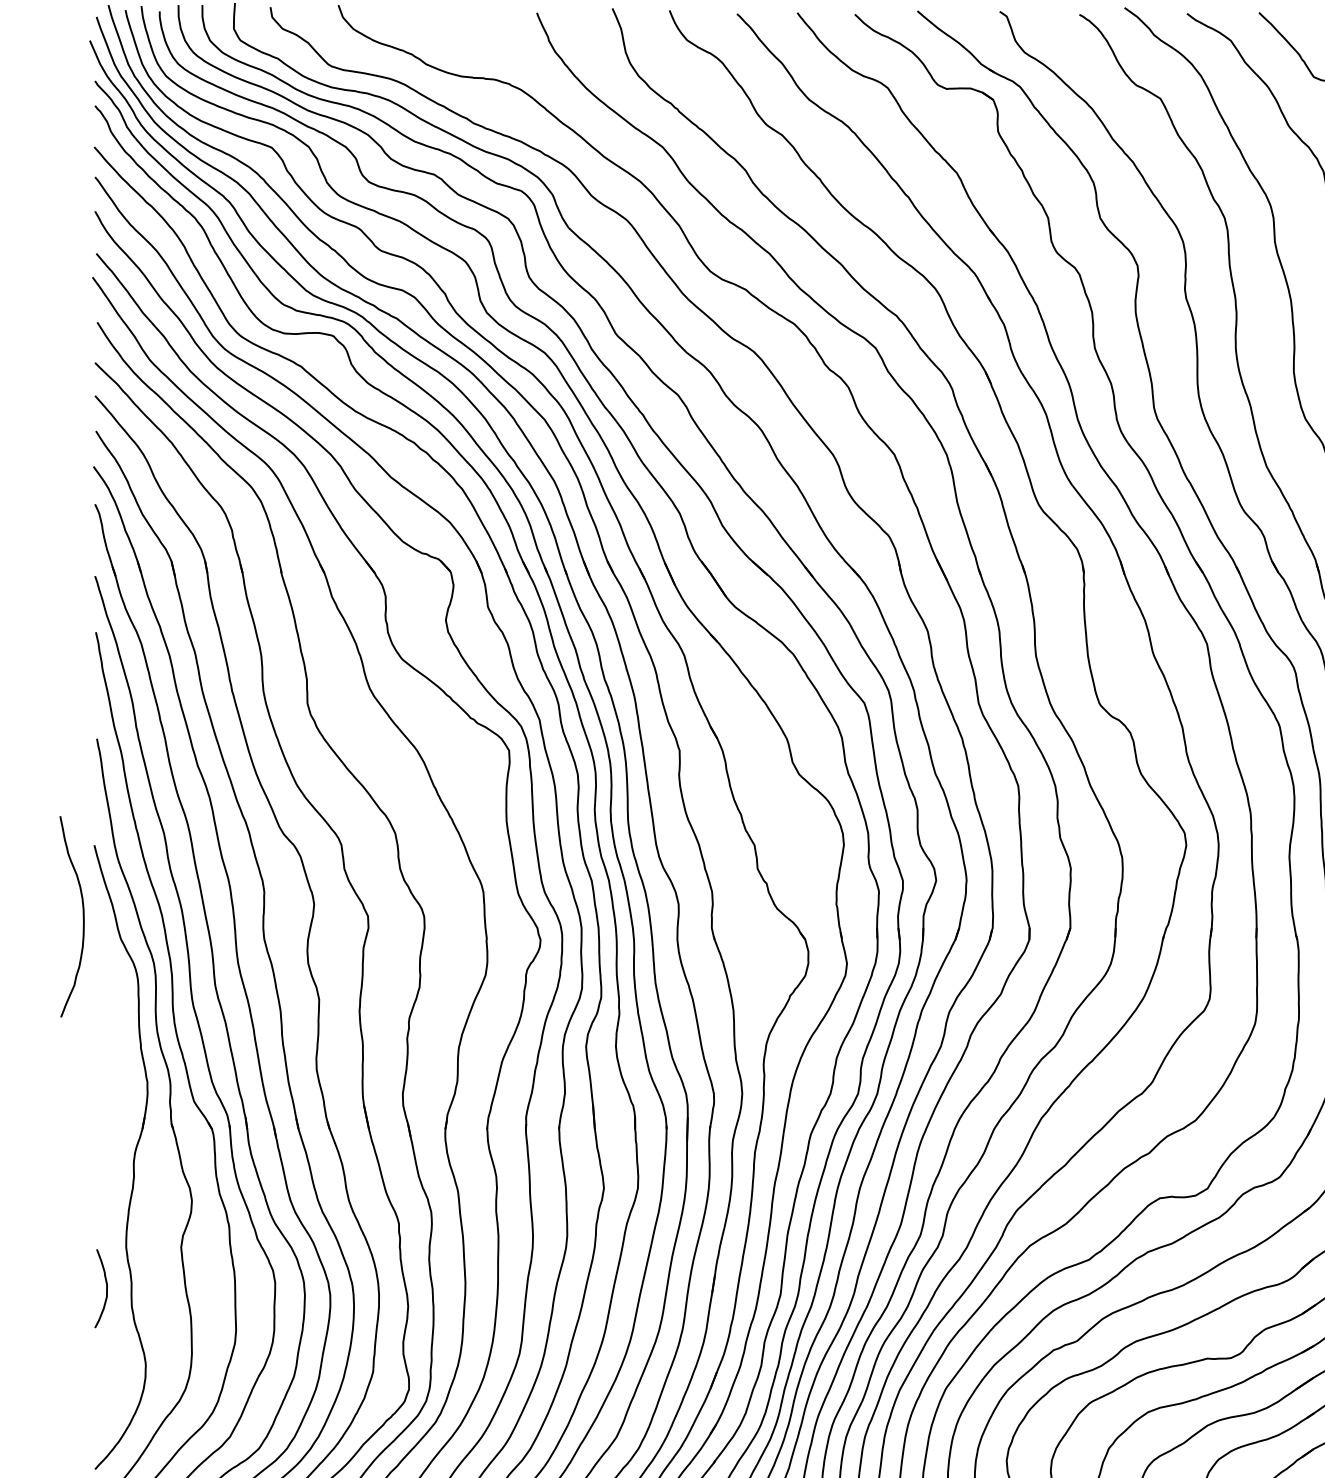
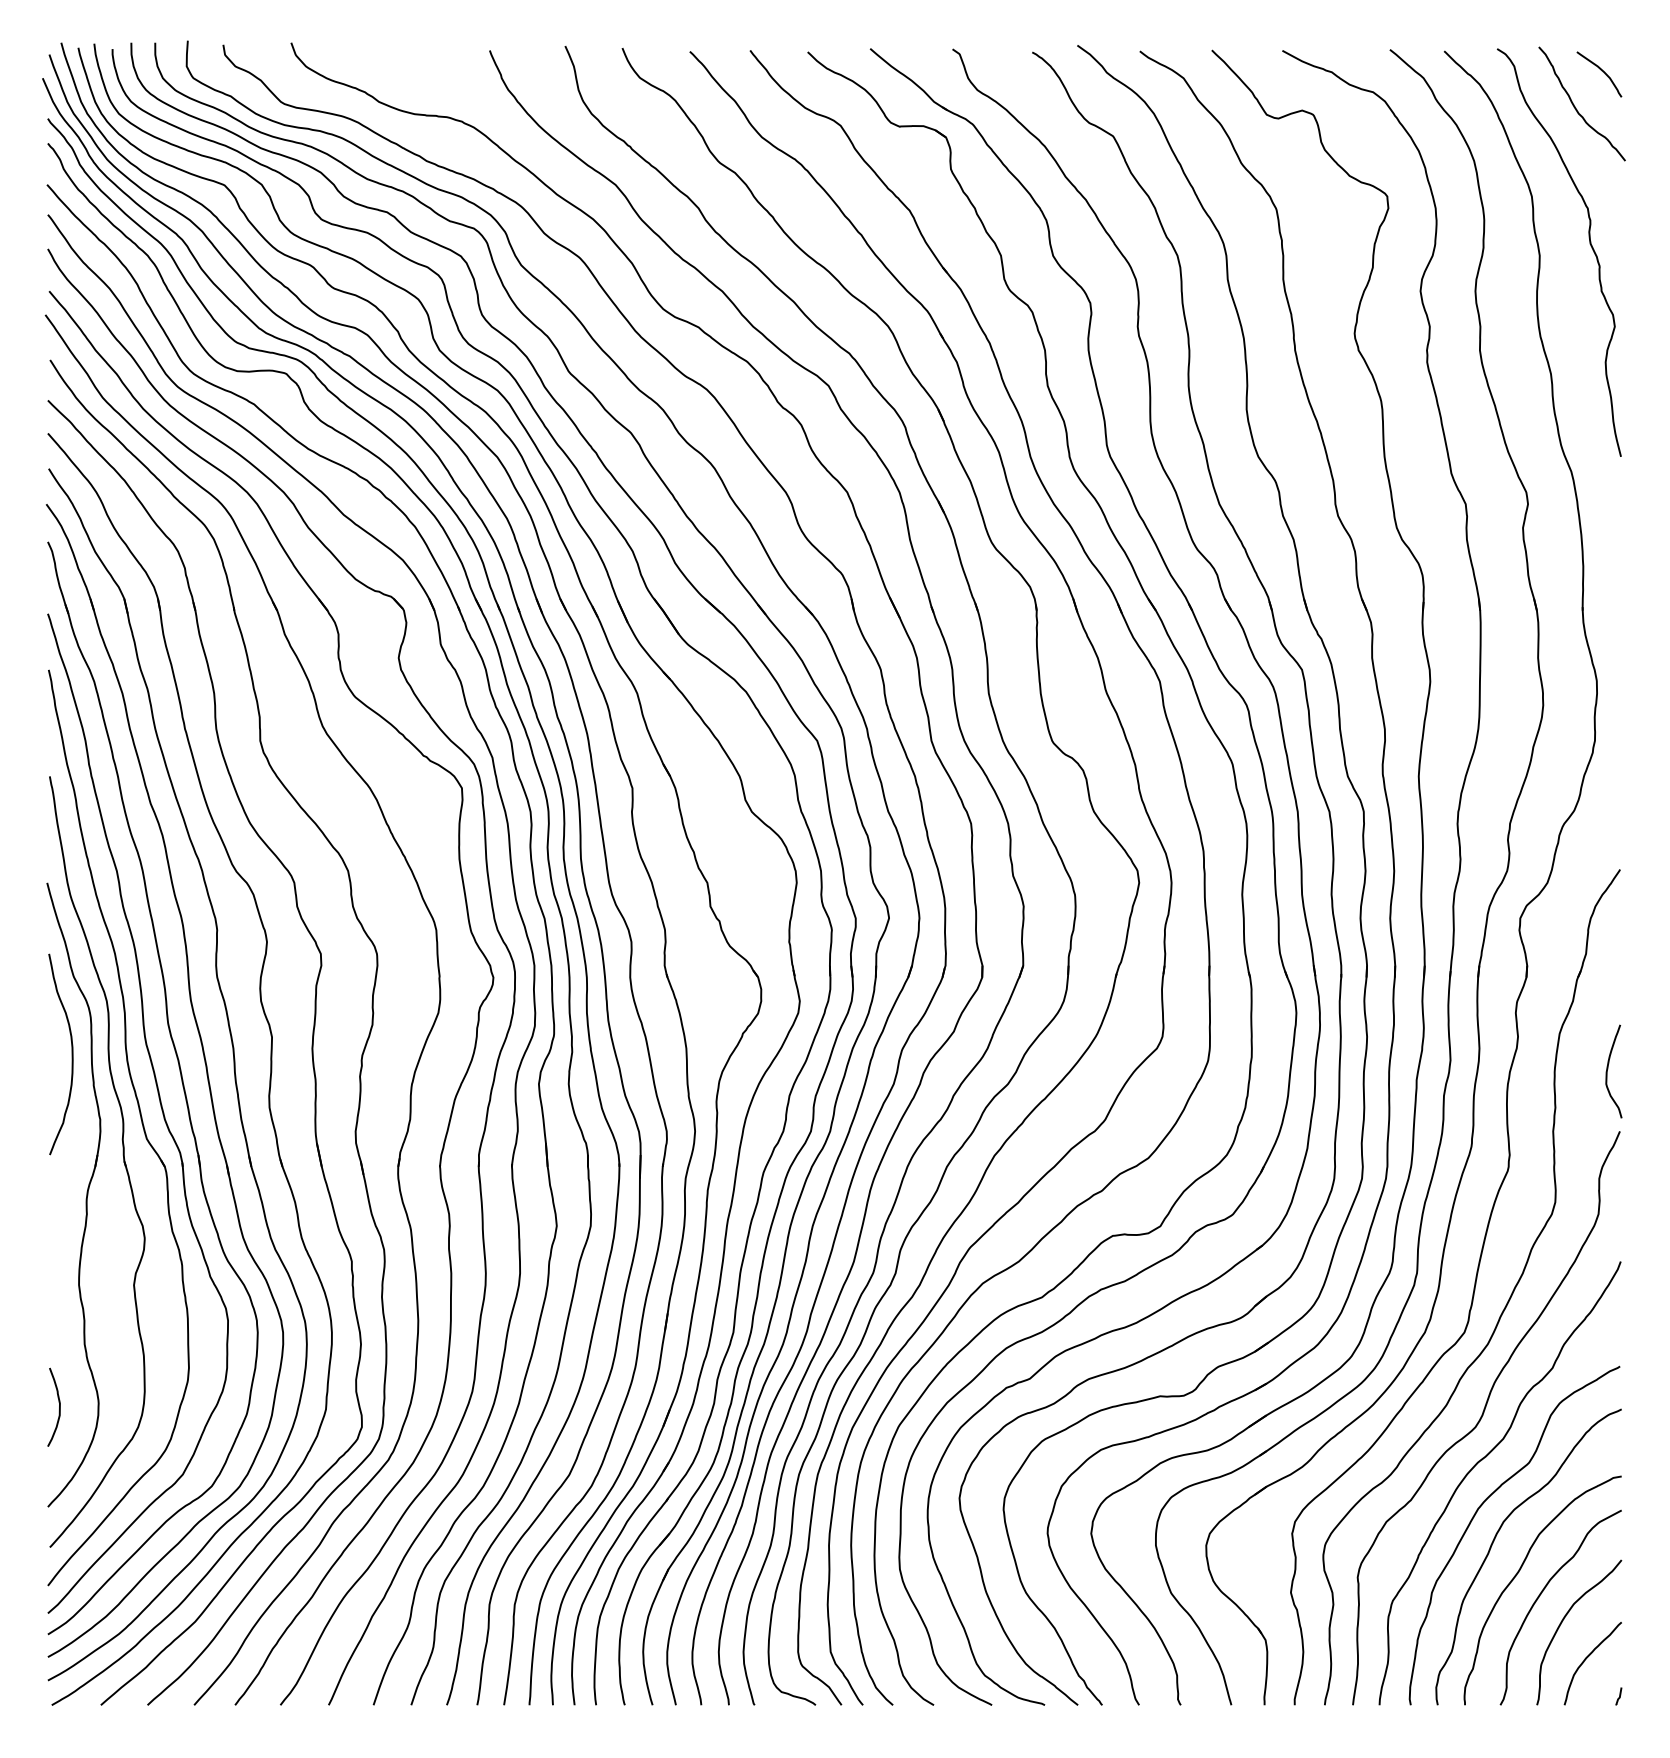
curve: (82, 916) -> (71, 1054), moved
curve: (106, 1287) -> (59, 1406), moved

